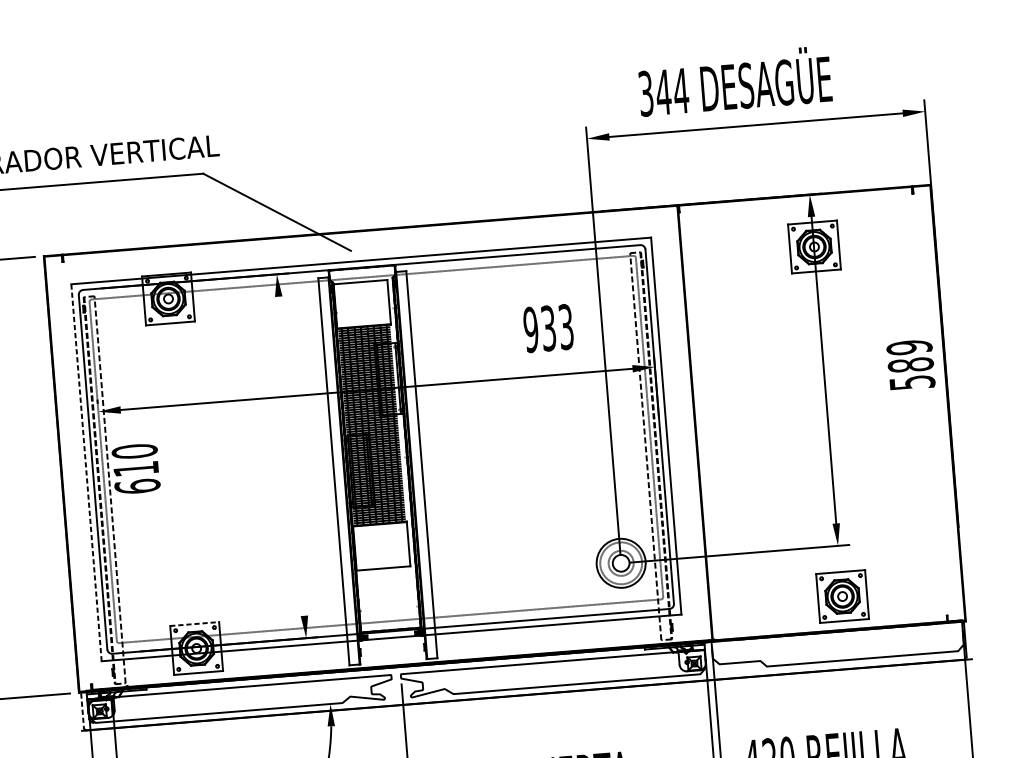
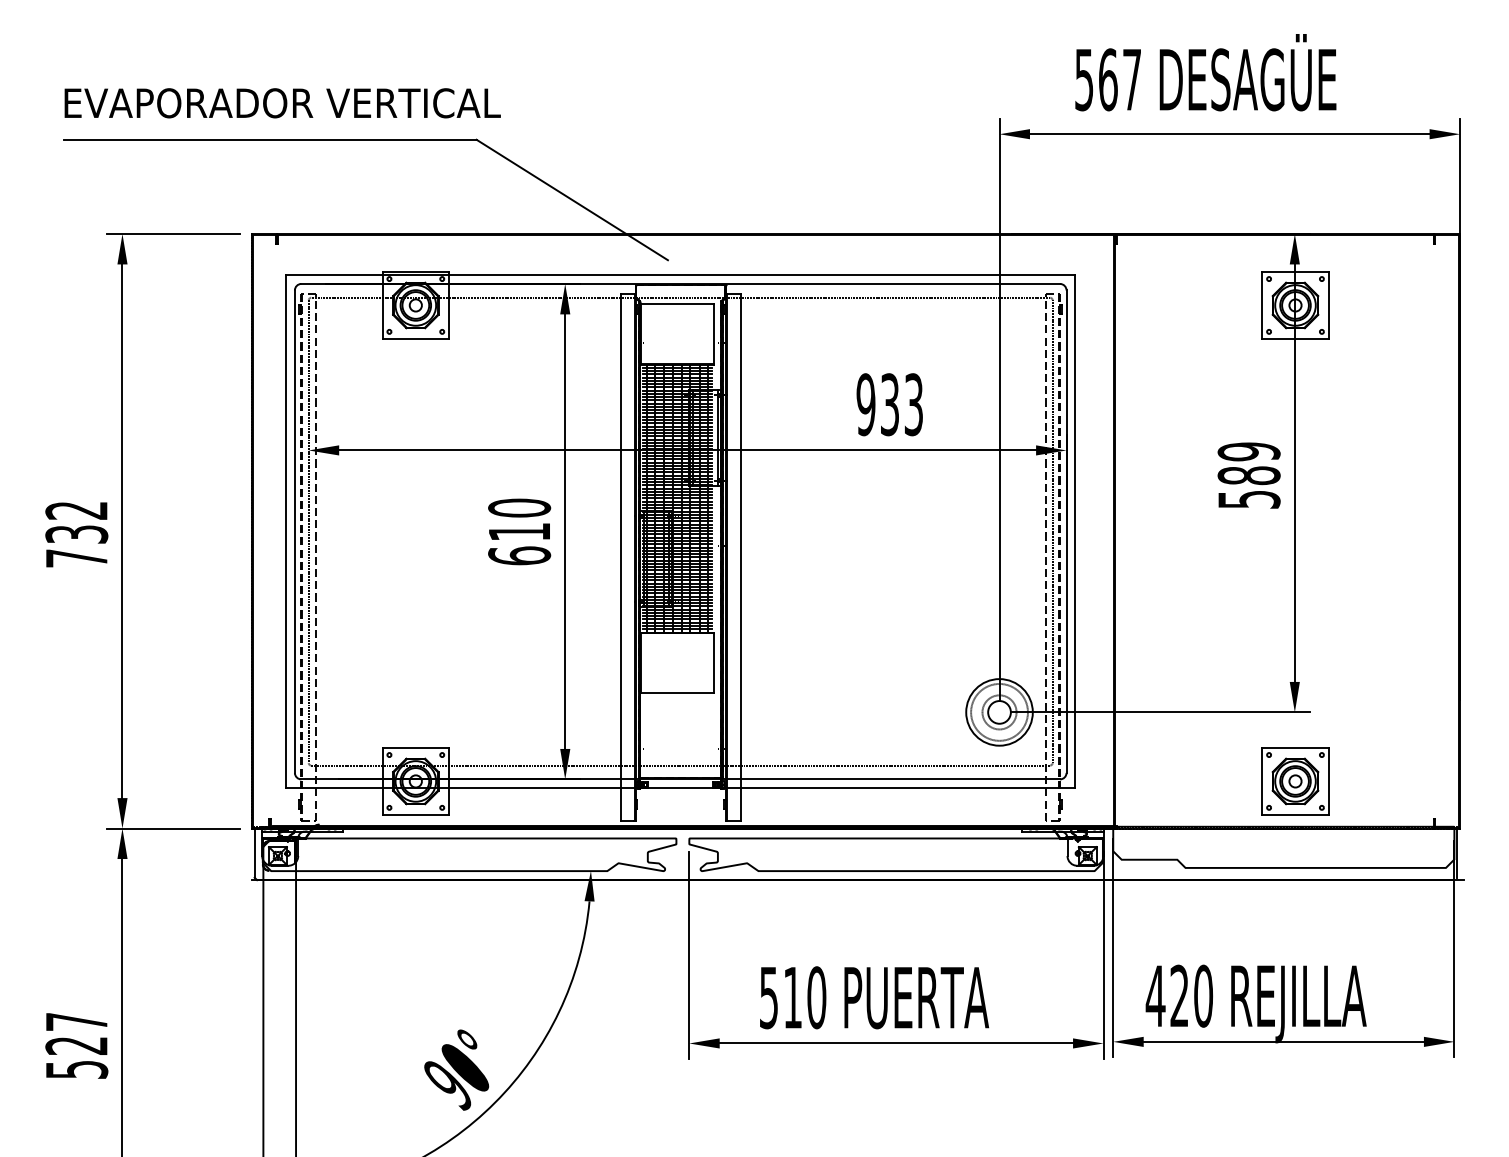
text: (663, 92) -> (1108, 79), 344 -> 567
text: (548, 328) -> (889, 404), moved
text: (910, 364) -> (1248, 475), moved
line: (291, 456) -> (565, 531), added
text: (136, 468) -> (519, 531), moved
line: (86, 472) -> (285, 531), dashed -> solid
line: (195, 624) -> (416, 748), dashed -> solid
line: (82, 710) -> (254, 853), dashed -> solid

